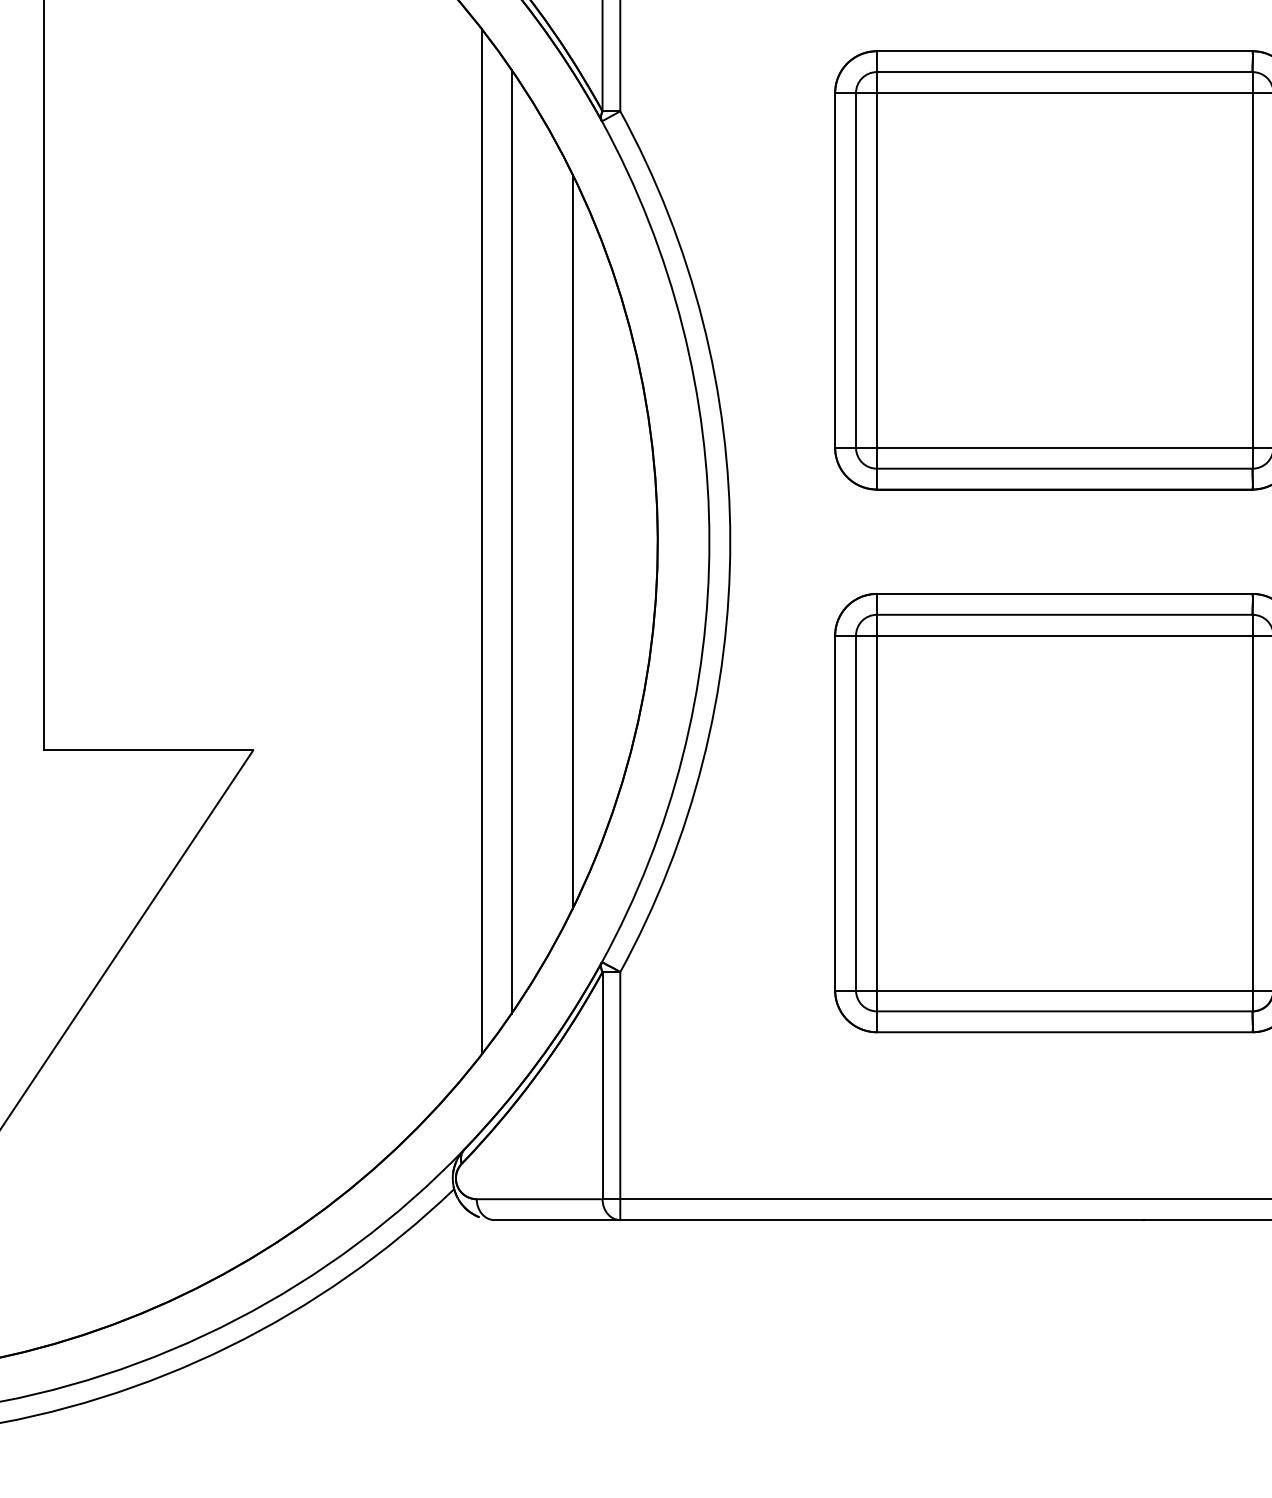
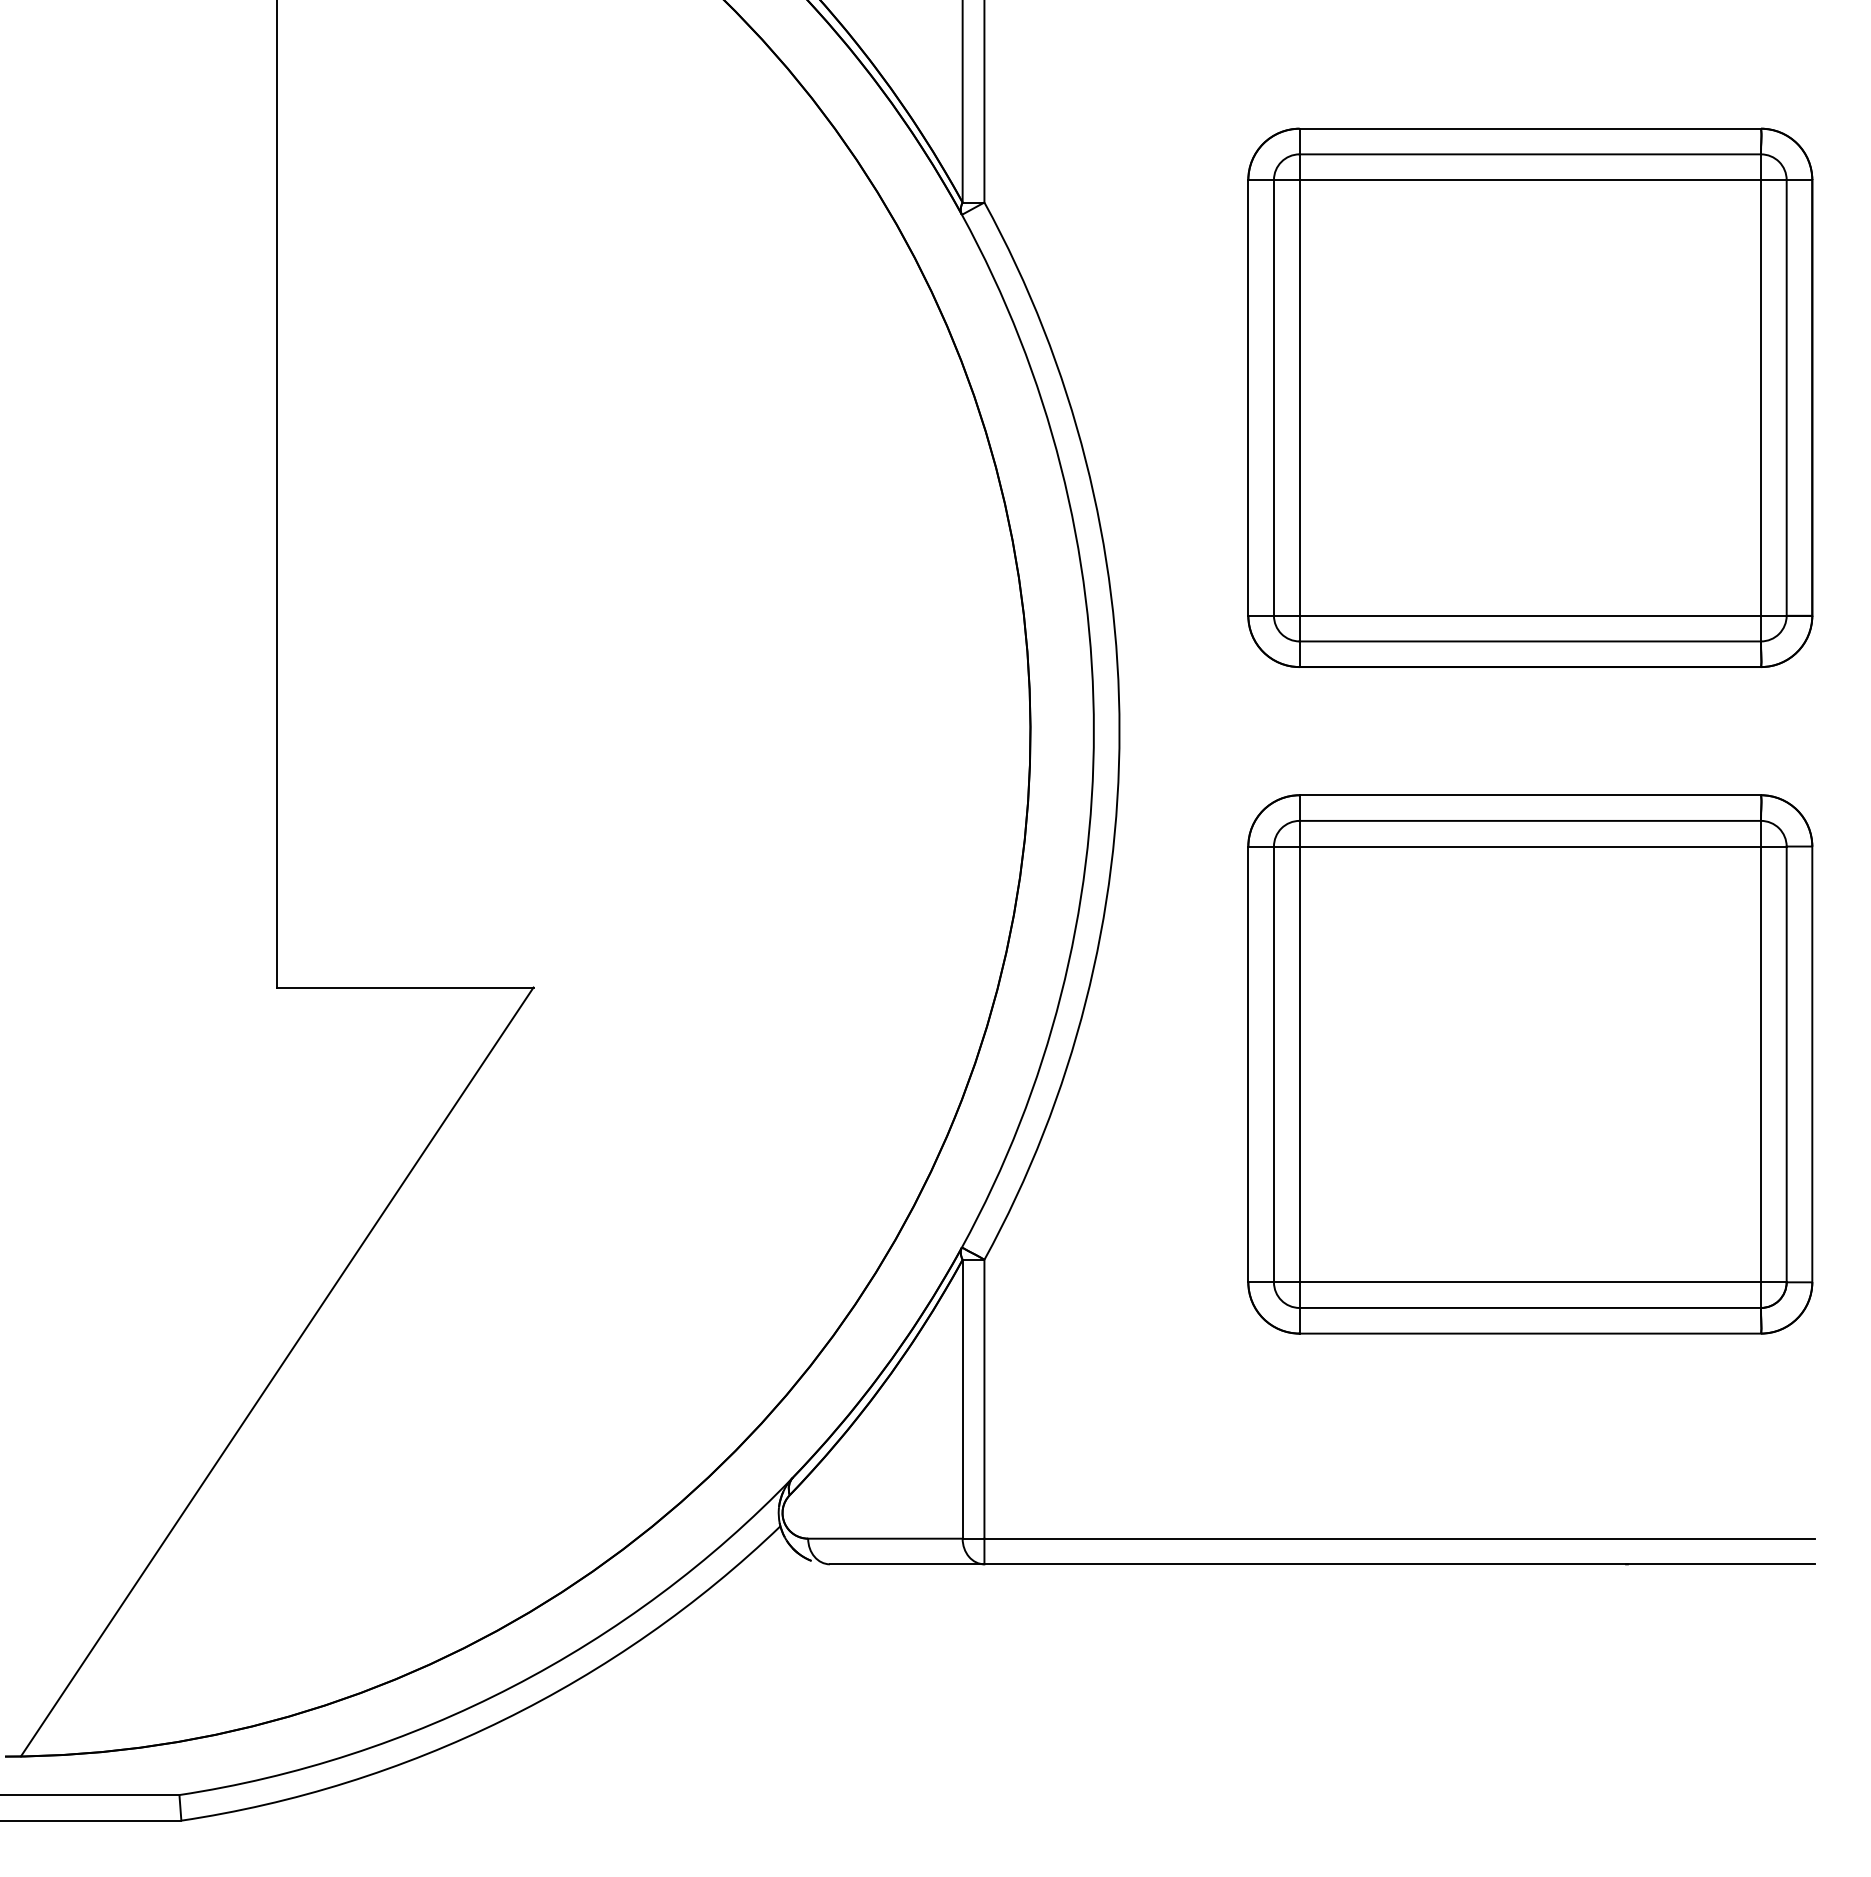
line: (481, 541) -> (814, 730), removed
line: (511, 541) -> (850, 730), removed
line: (573, 541) -> (926, 730), removed

